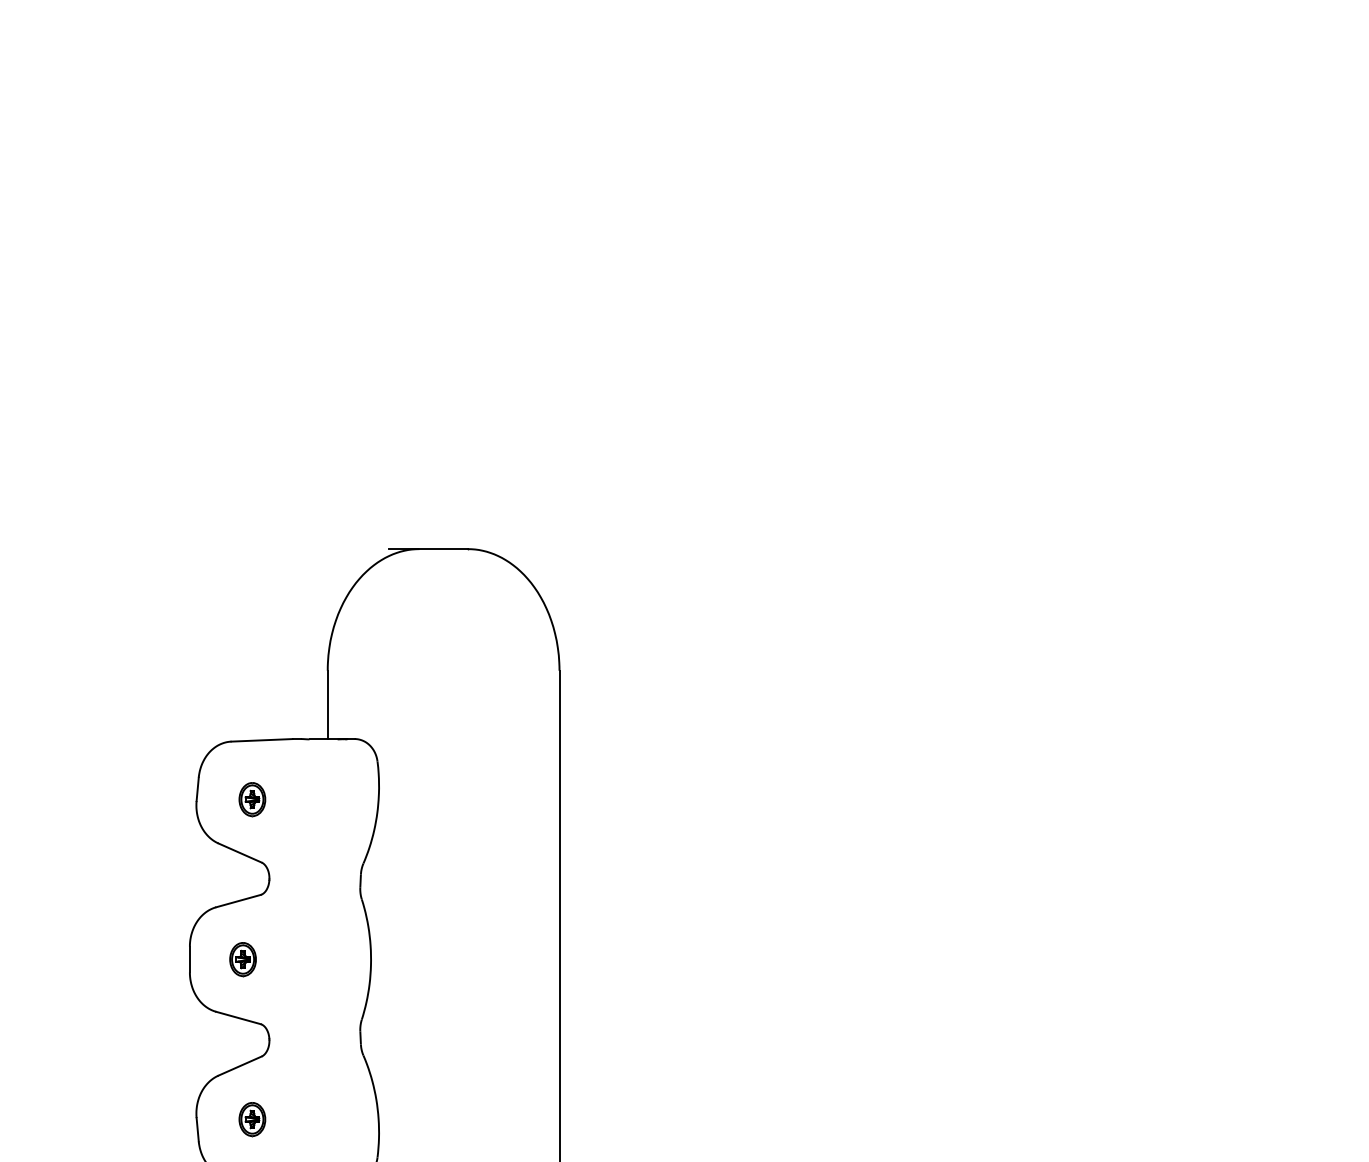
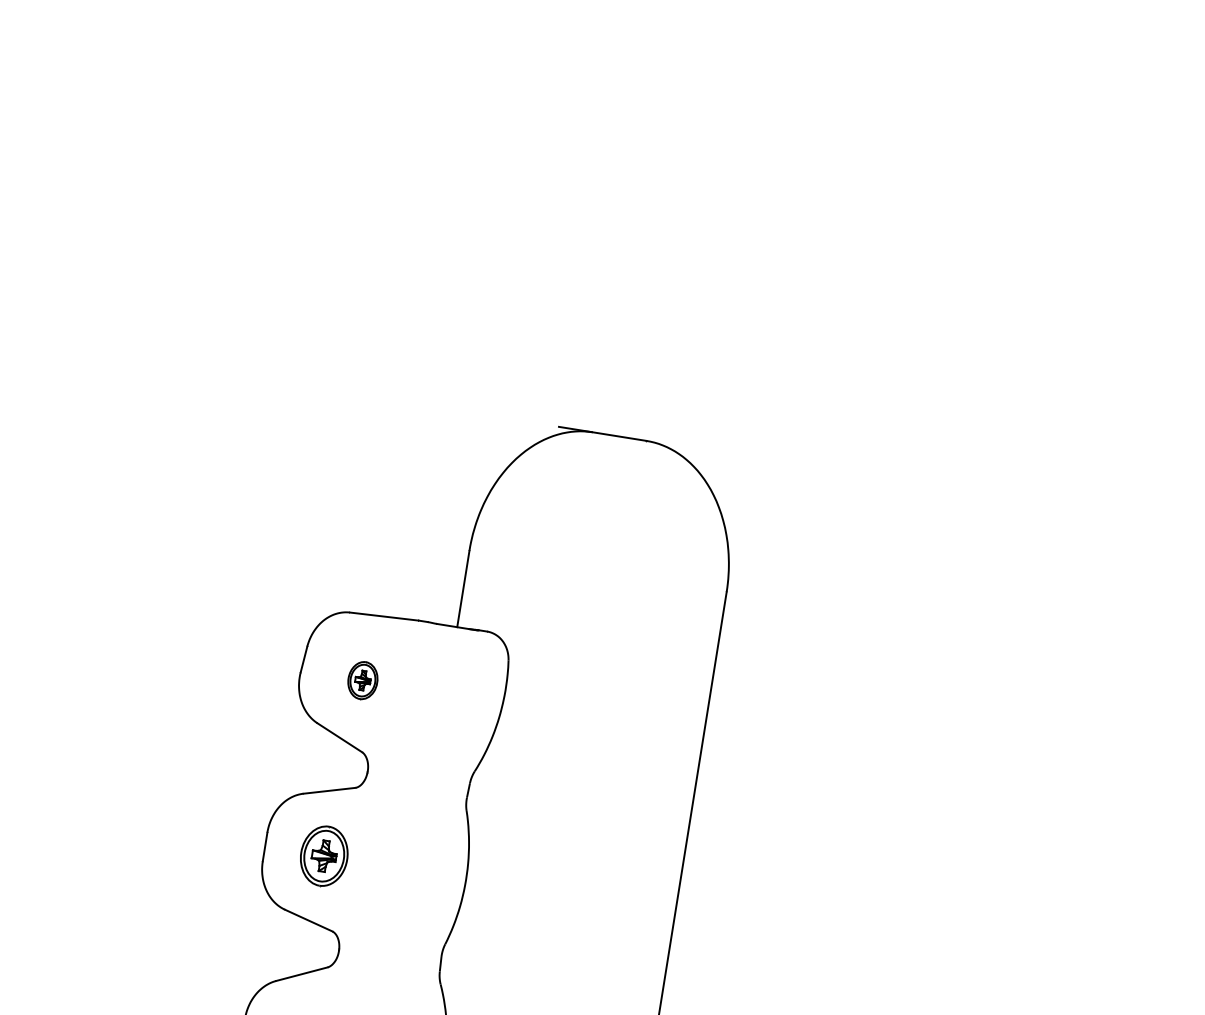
part: (242, 959) -> (323, 856), size x1.6

